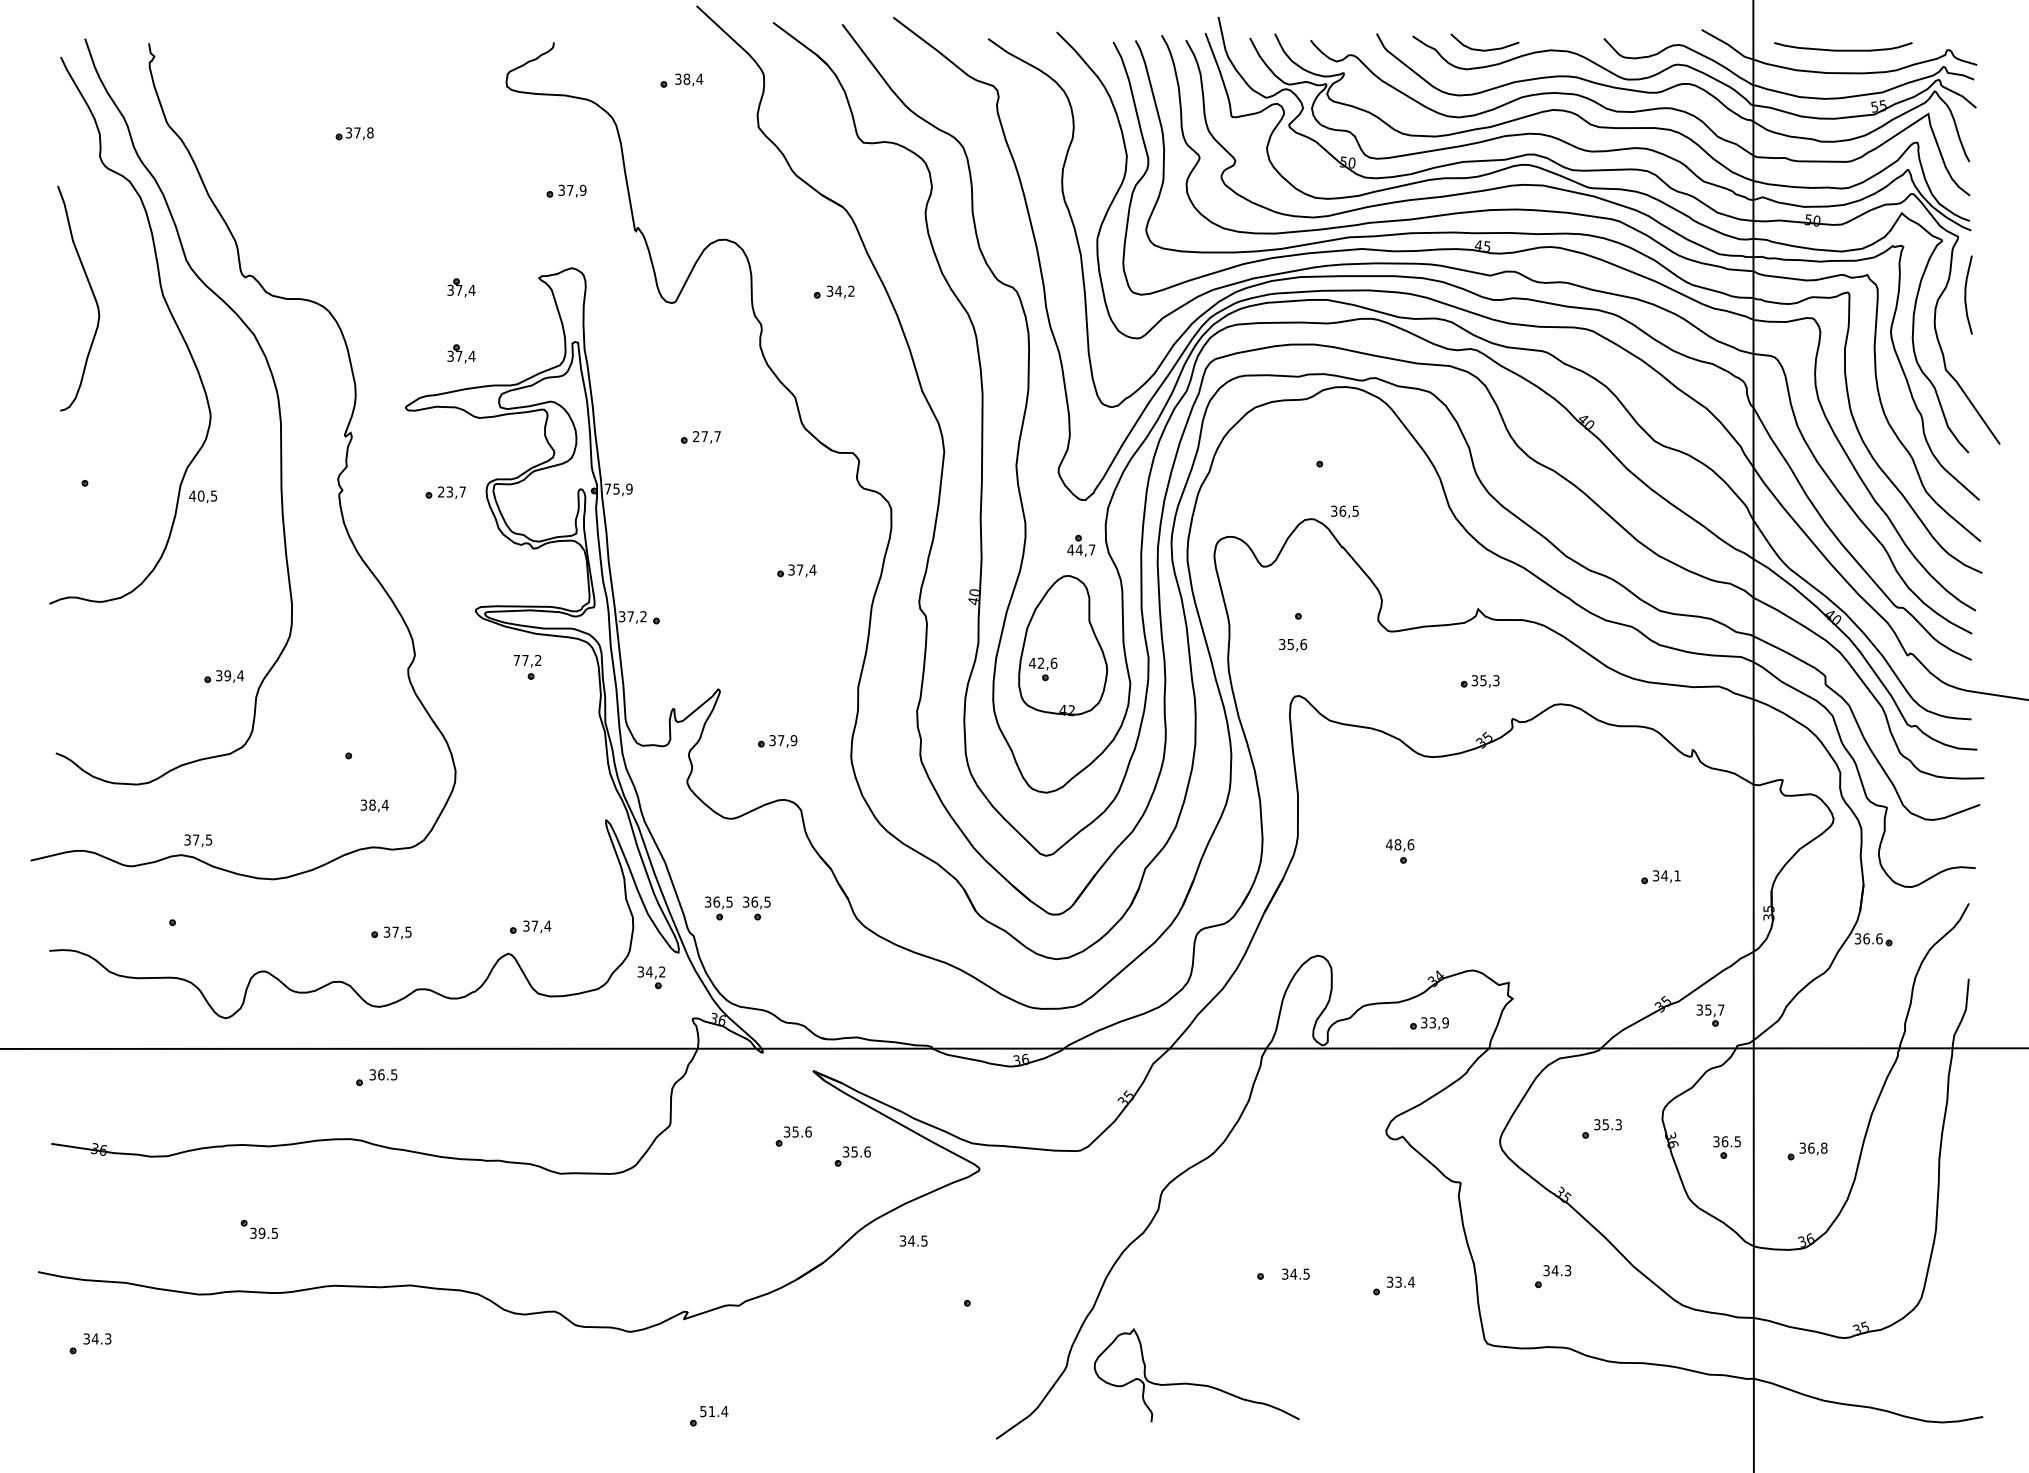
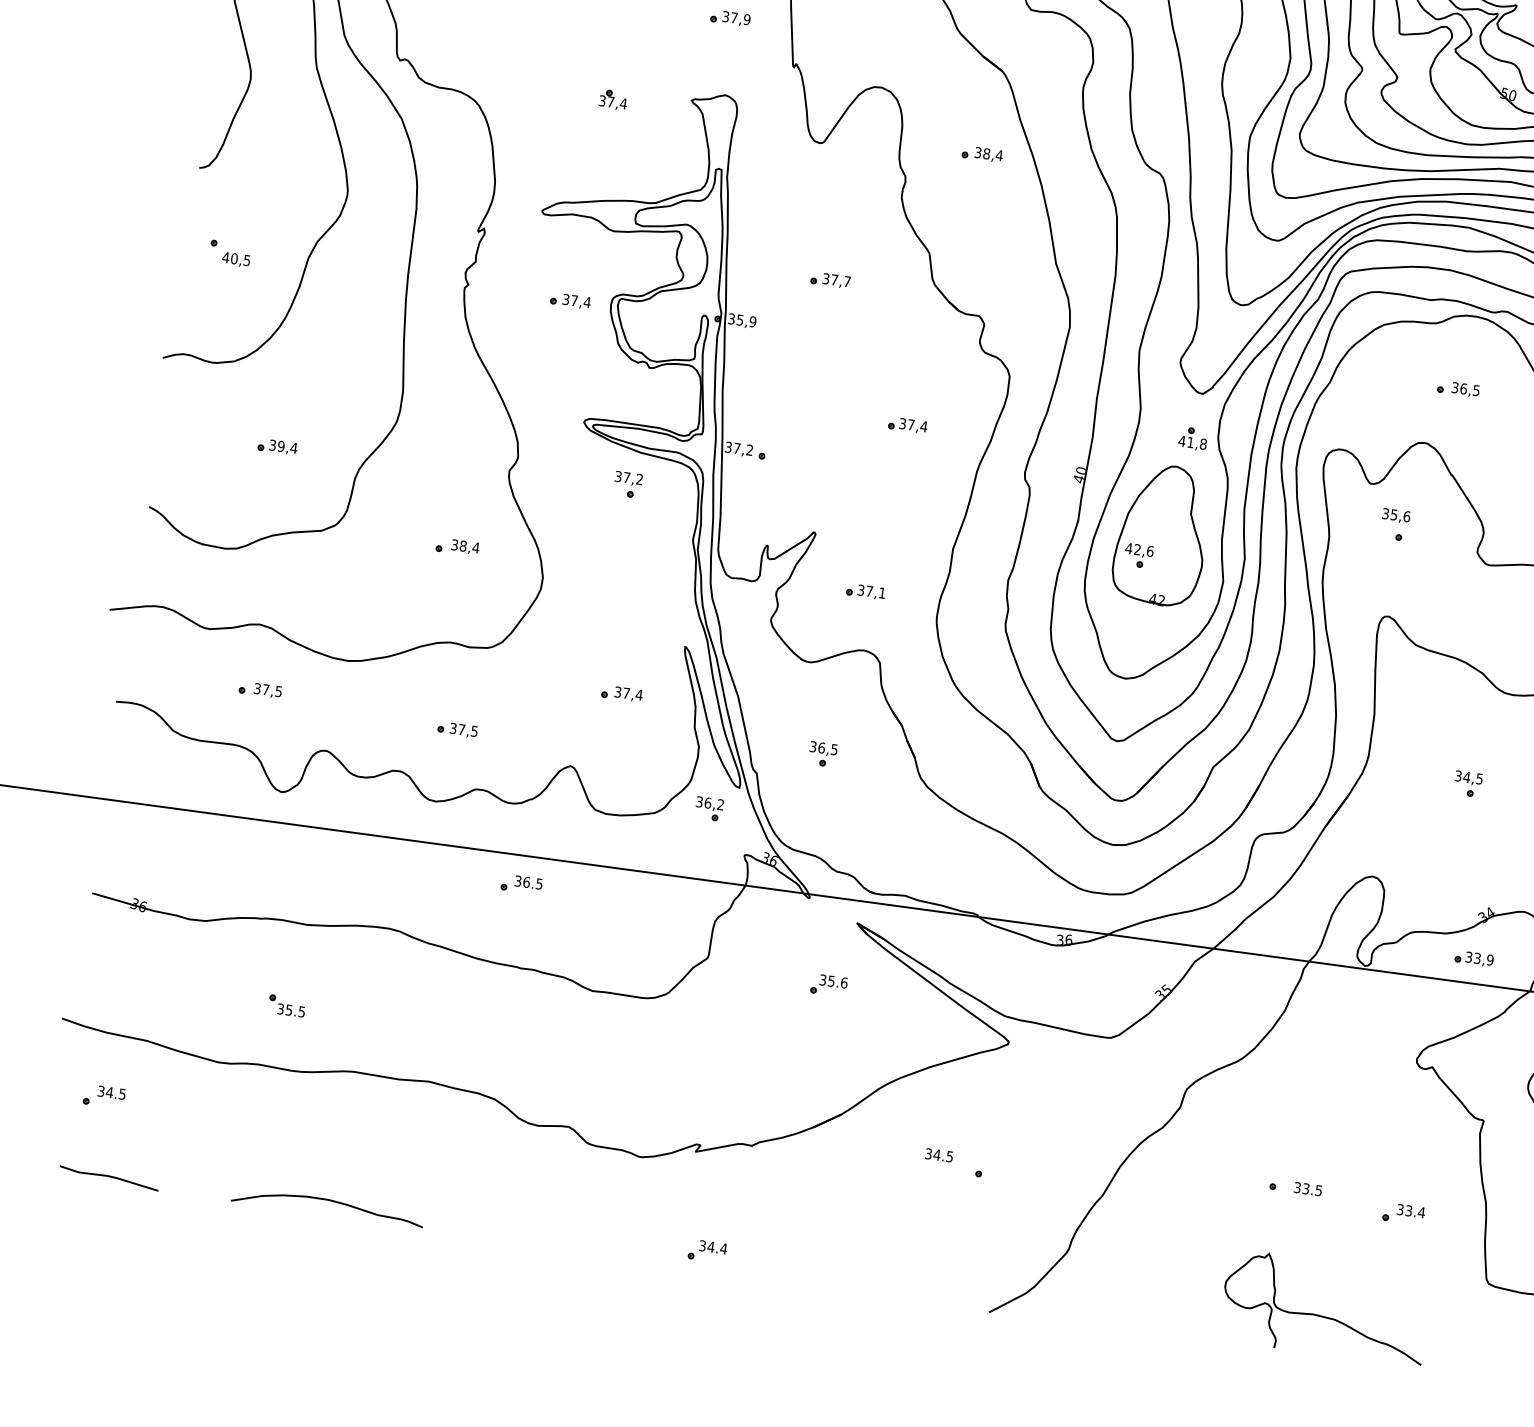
text: (844, 290) -> (992, 153), 34,2 -> 38,4
part: (461, 353) -> (604, 164), removed
text: (696, 437) -> (826, 279), 27,7 -> 37,7
text: (607, 488) -> (731, 318), 75,9 -> 35,9
text: (452, 491) -> (577, 300), 23,7 -> 37,4
text: (203, 496) -> (236, 259), moved
text: (1344, 511) -> (1465, 389), moved
text: (1085, 549) -> (1196, 442), 44,7 -> 41,8
text: (1293, 644) -> (1396, 515), moved
text: (516, 660) -> (618, 476), 77,2 -> 37,2
part: (224, 676) -> (277, 446), moved
text: (793, 740) -> (881, 592), 37,9 -> 37,1
text: (374, 805) -> (465, 546), moved
text: (198, 840) -> (268, 690), moved
text: (1399, 844) -> (1468, 777), 48,6 -> 34,5
part: (718, 908) -> (784, 749), removed
part: (530, 926) -> (622, 693), moved
text: (648, 971) -> (707, 802), 34,2 -> 36,2
part: (376, 1077) -> (521, 884), moved
part: (852, 1156) -> (884, 1013), removed
text: (261, 1232) -> (288, 1009), 39.5 -> 35.5
text: (913, 1240) -> (939, 1154), moved
text: (1293, 1273) -> (1305, 1188), 34.5 -> 33.5
text: (108, 1338) -> (122, 1093), 34.3 -> 34.5
curve: (1196, 1383) -> (1323, 1315), moved
text: (707, 1411) -> (706, 1246), 51.4 -> 34.4
curve: (327, 1417) -> (329, 1201), added
line: (105, 1422) -> (108, 1176), added

